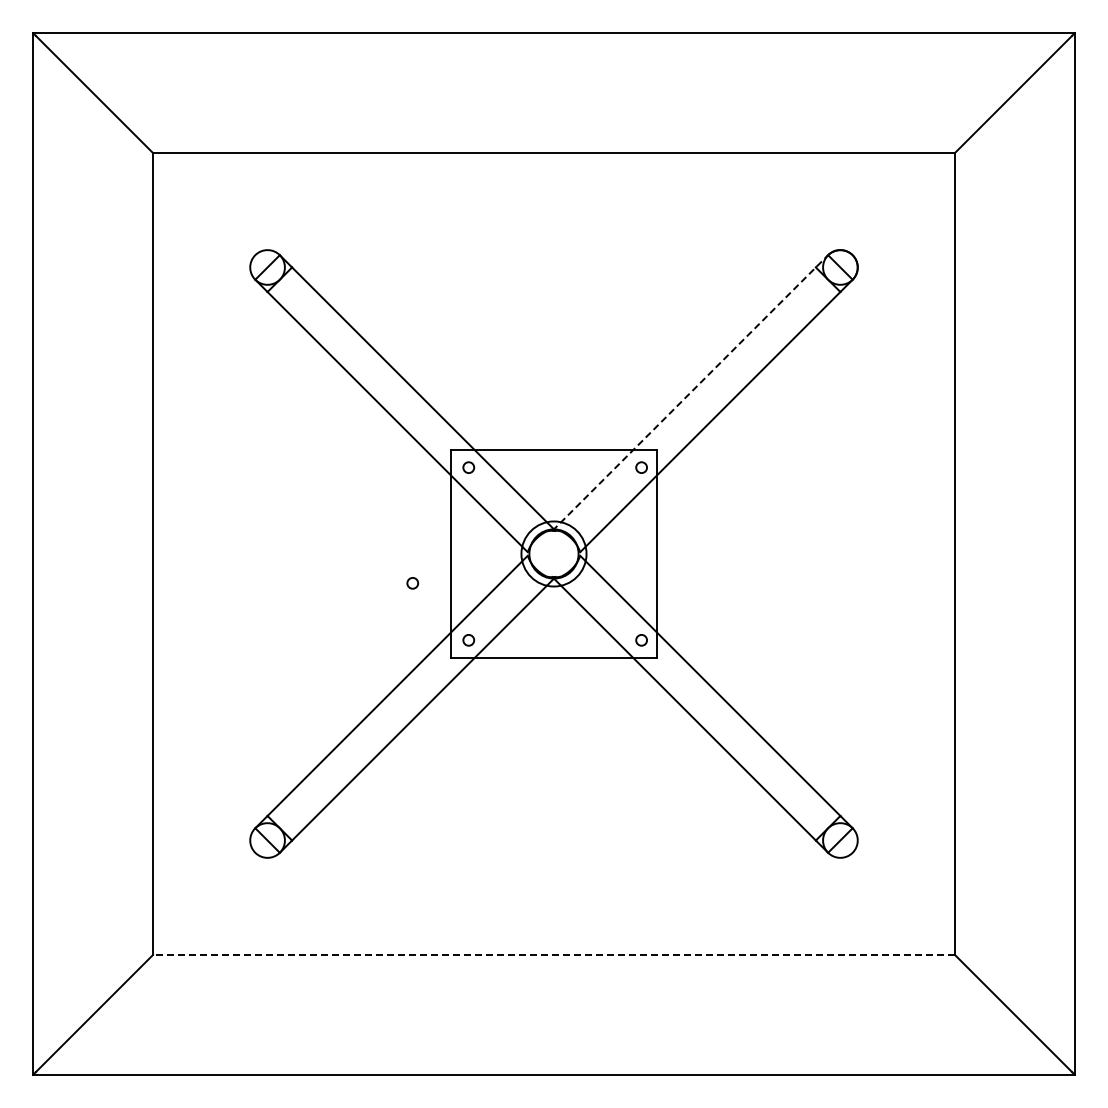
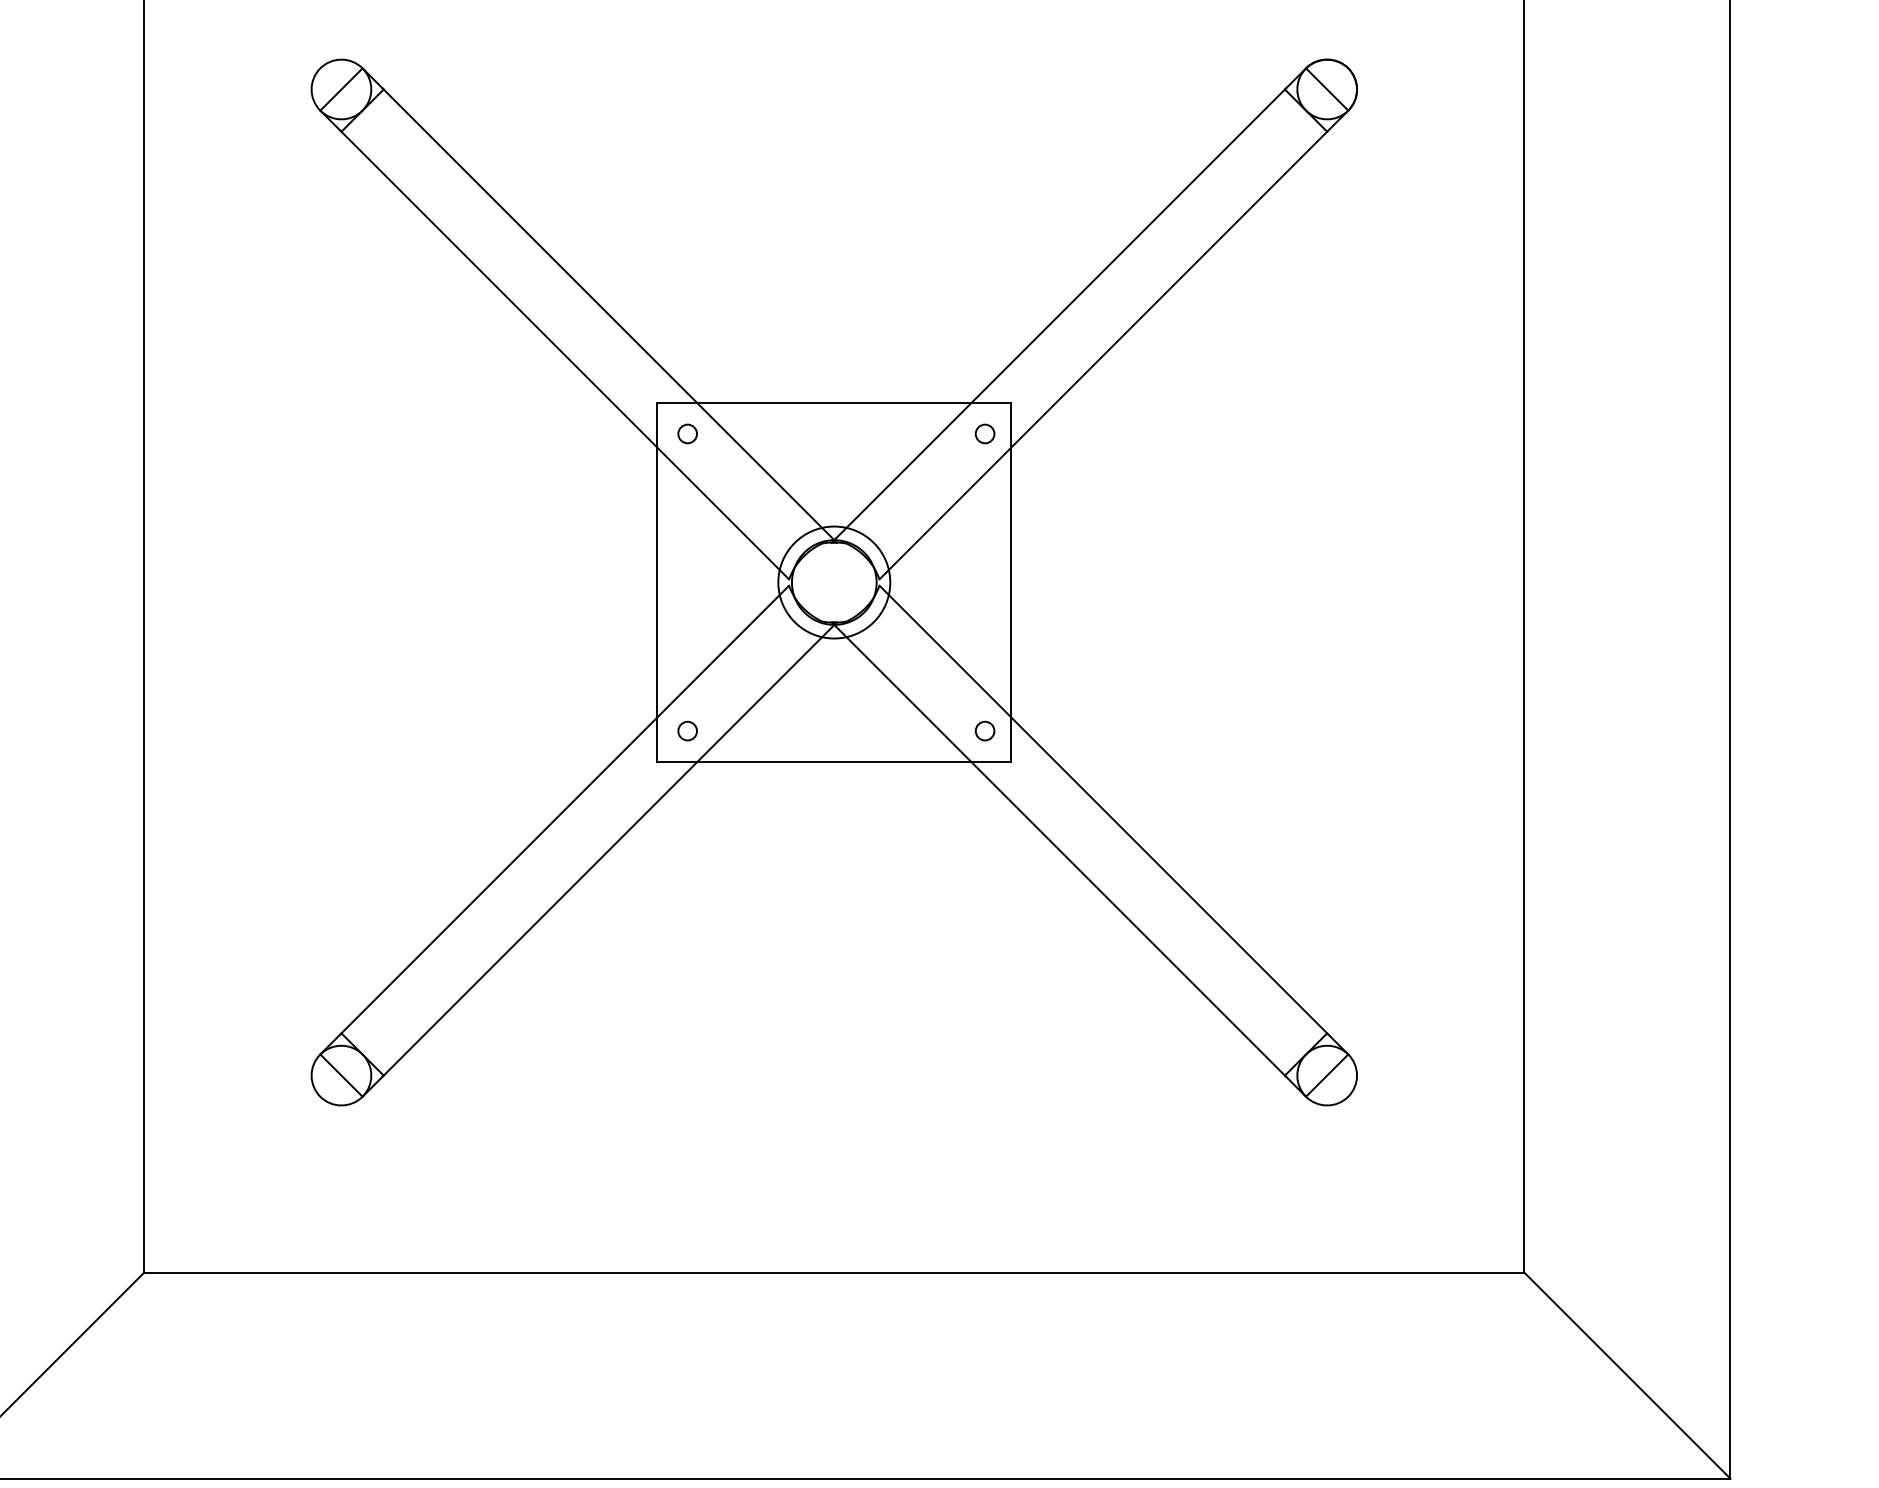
line: (690, 393) -> (1069, 306), dashed -> solid
circle: (412, 583) -> (590, 633), removed
line: (553, 955) -> (833, 1273), dashed -> solid

